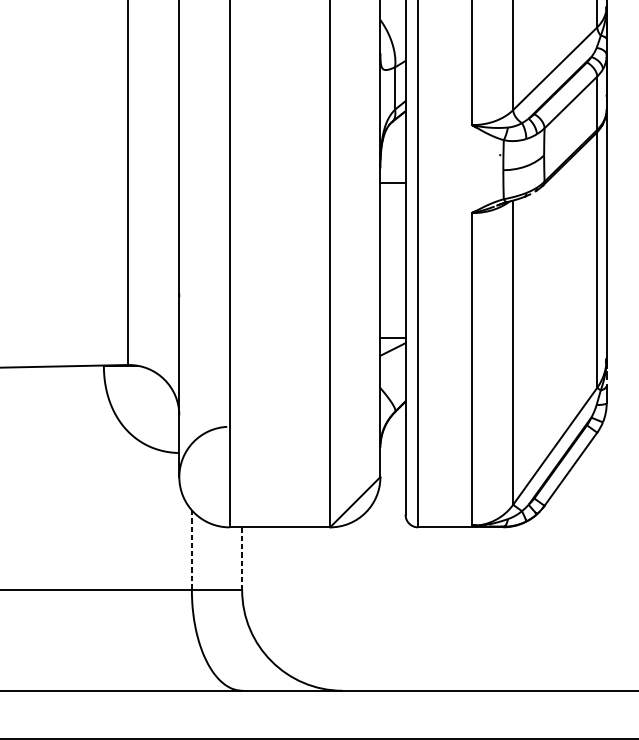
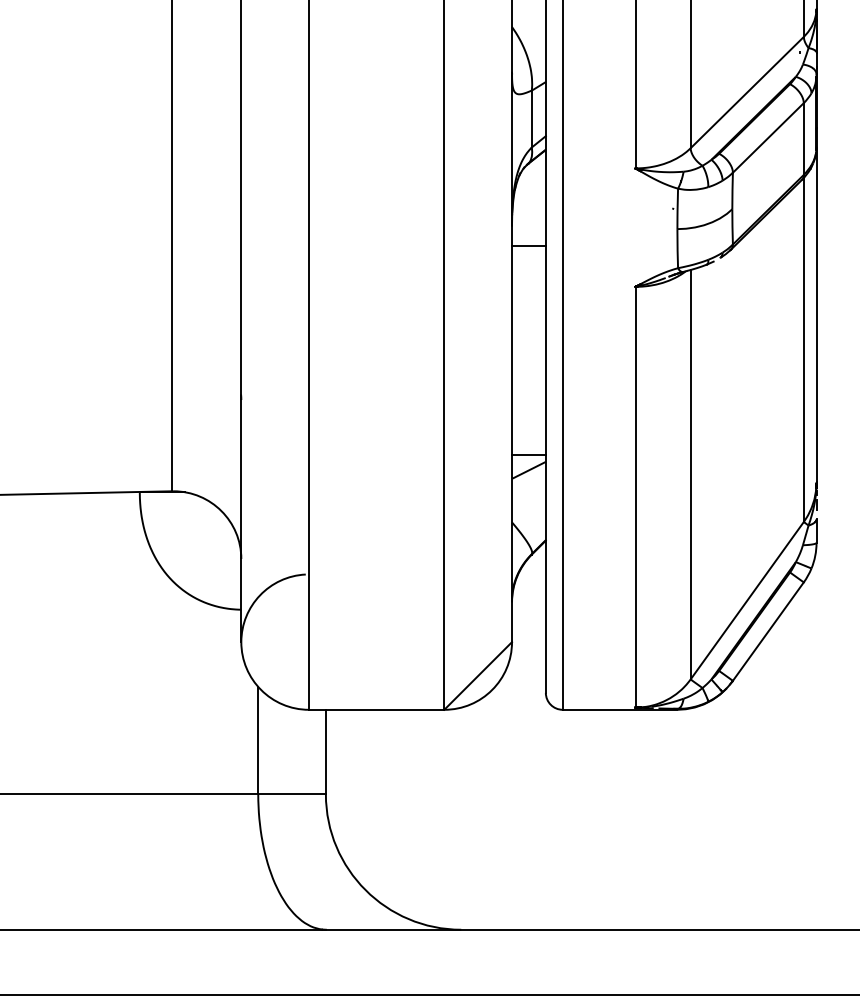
line: (192, 550) -> (258, 740), dashed -> solid
line: (241, 558) -> (325, 751), dashed -> solid

